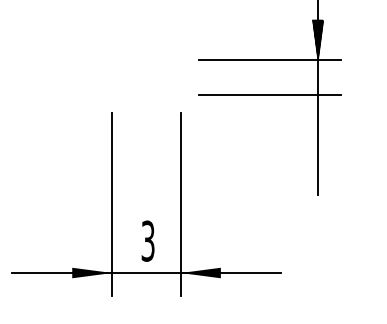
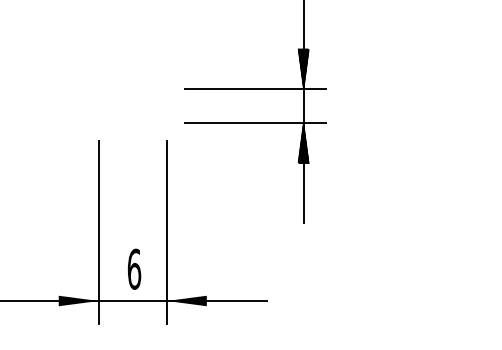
hatch: (317, 114) -> (303, 143), added
text: (148, 240) -> (134, 268), 3 -> 6

